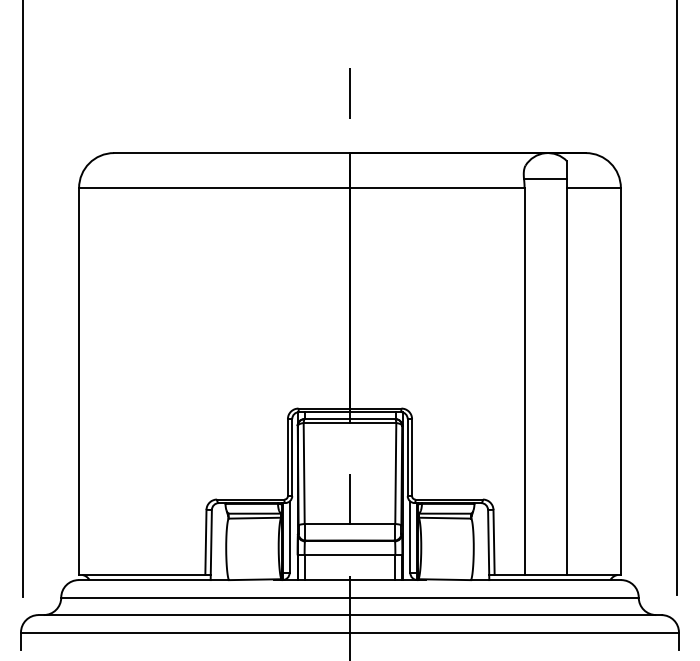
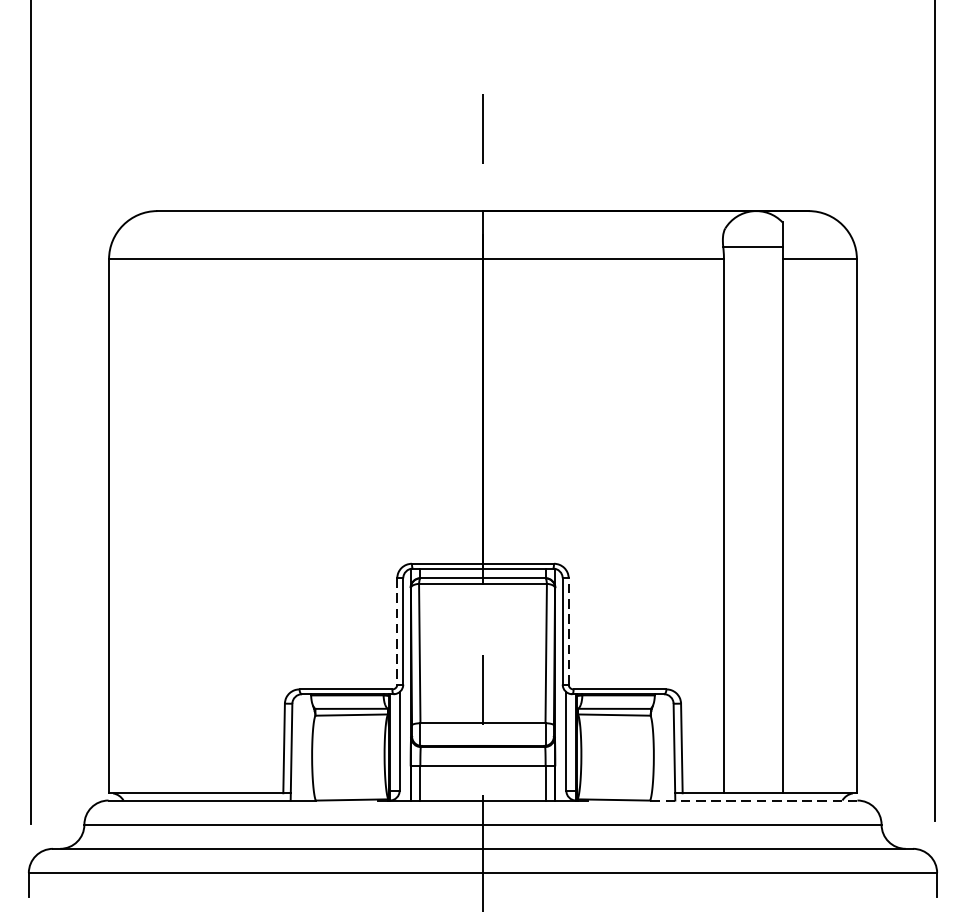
line: (412, 457) -> (569, 631), solid -> dashed
line: (287, 458) -> (396, 632), solid -> dashed
line: (545, 580) -> (752, 801), solid -> dashed

